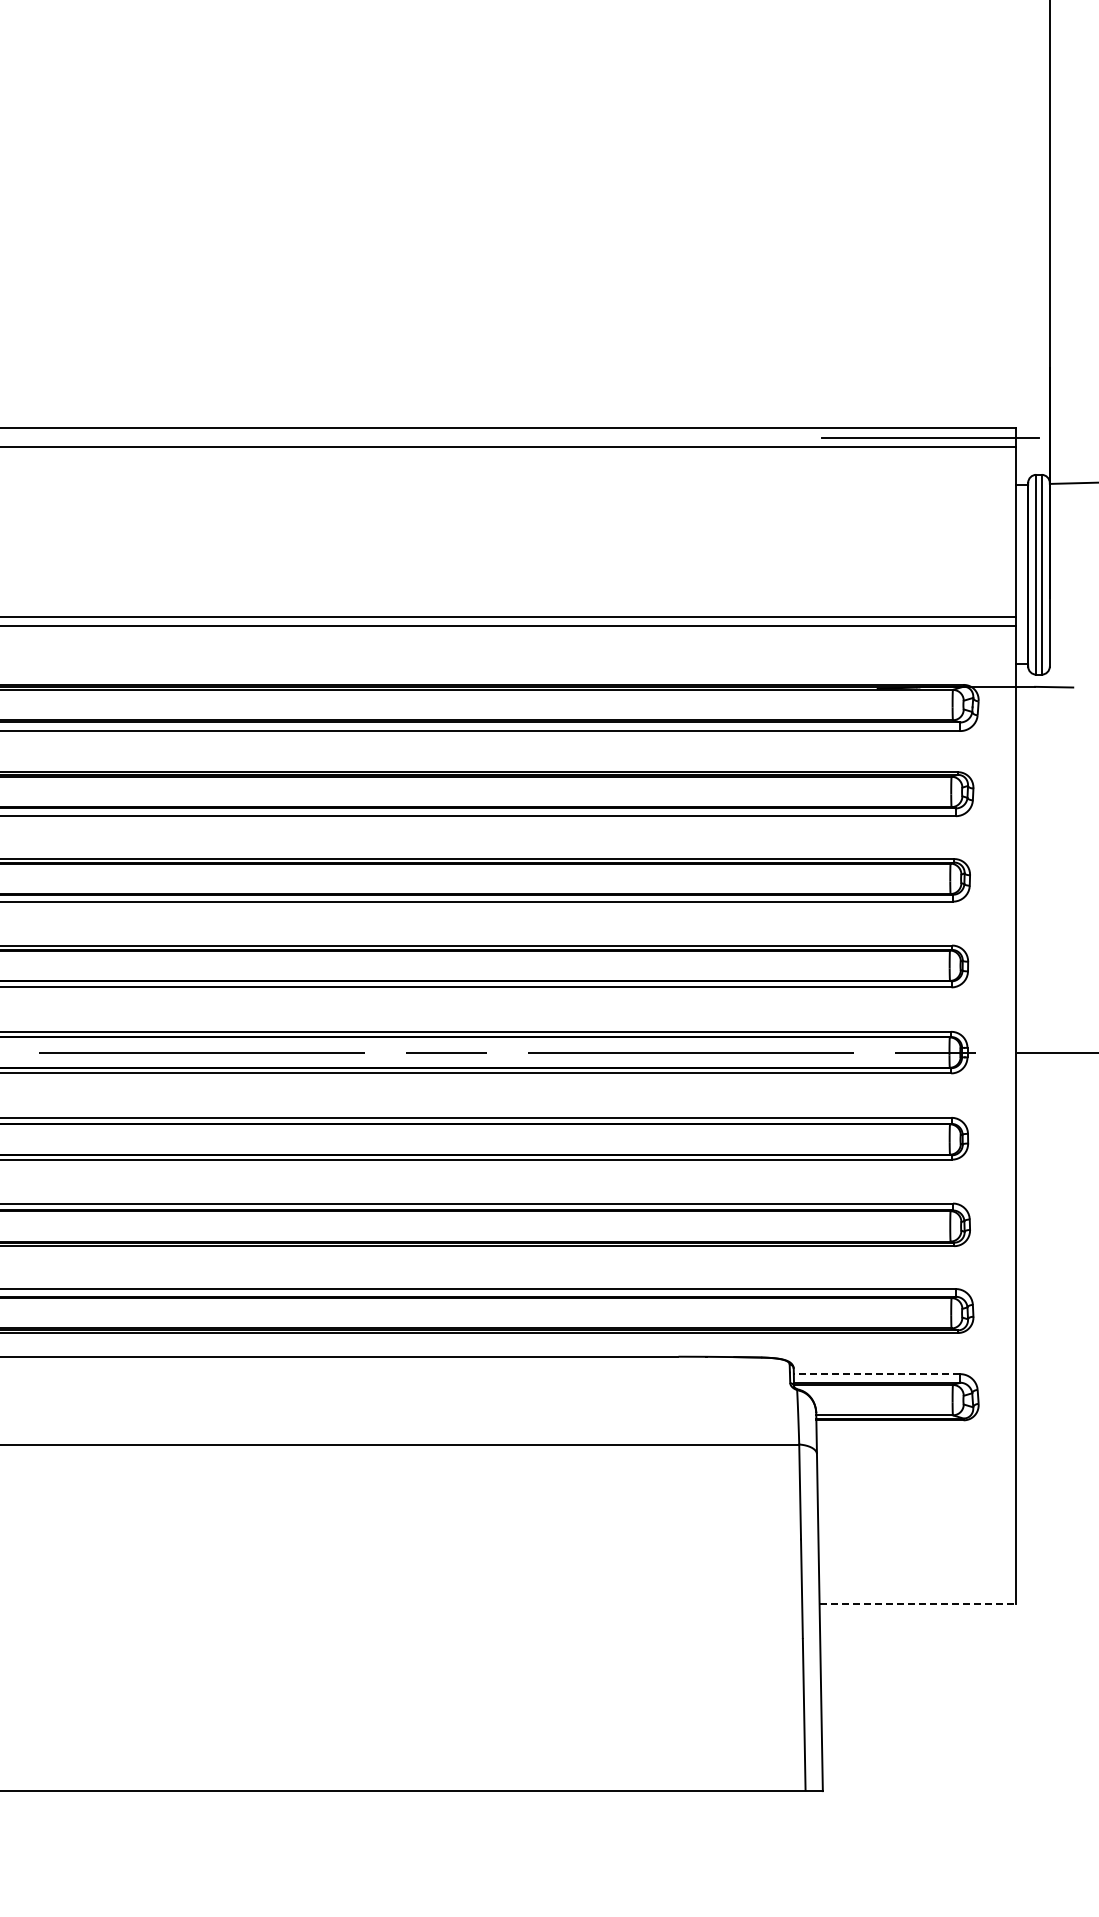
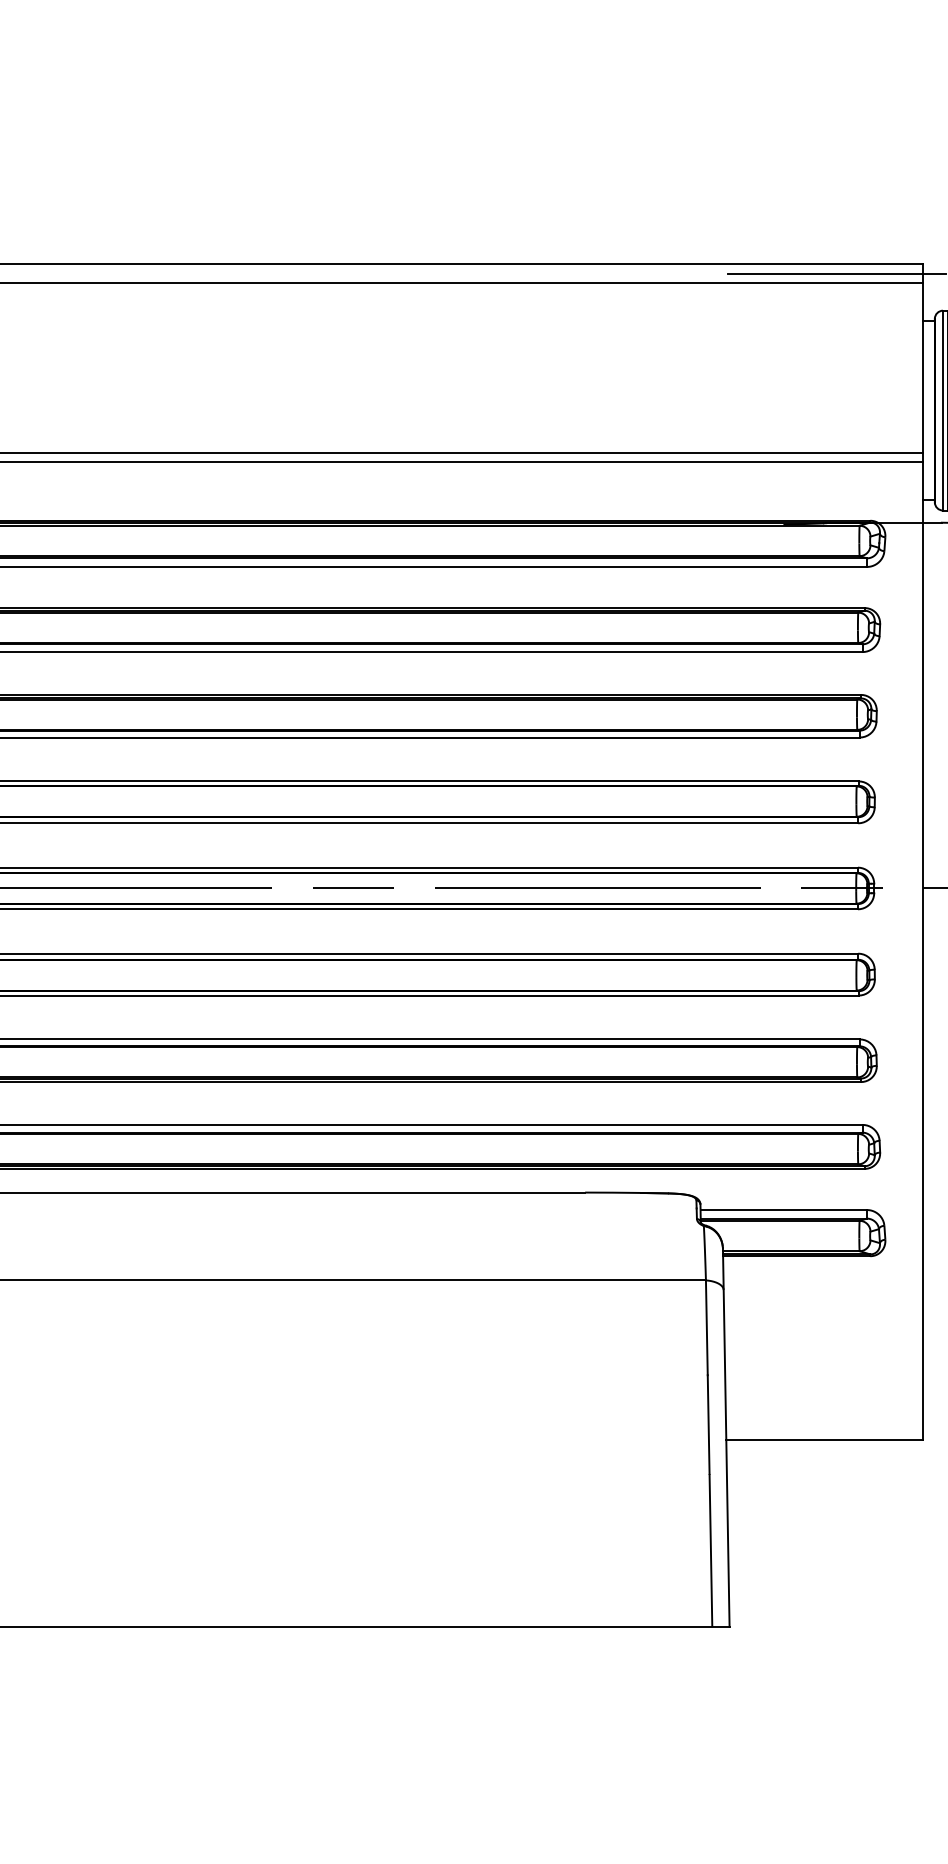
line: (876, 1374) -> (783, 1210), dashed -> solid
line: (918, 1603) -> (825, 1439), dashed -> solid

